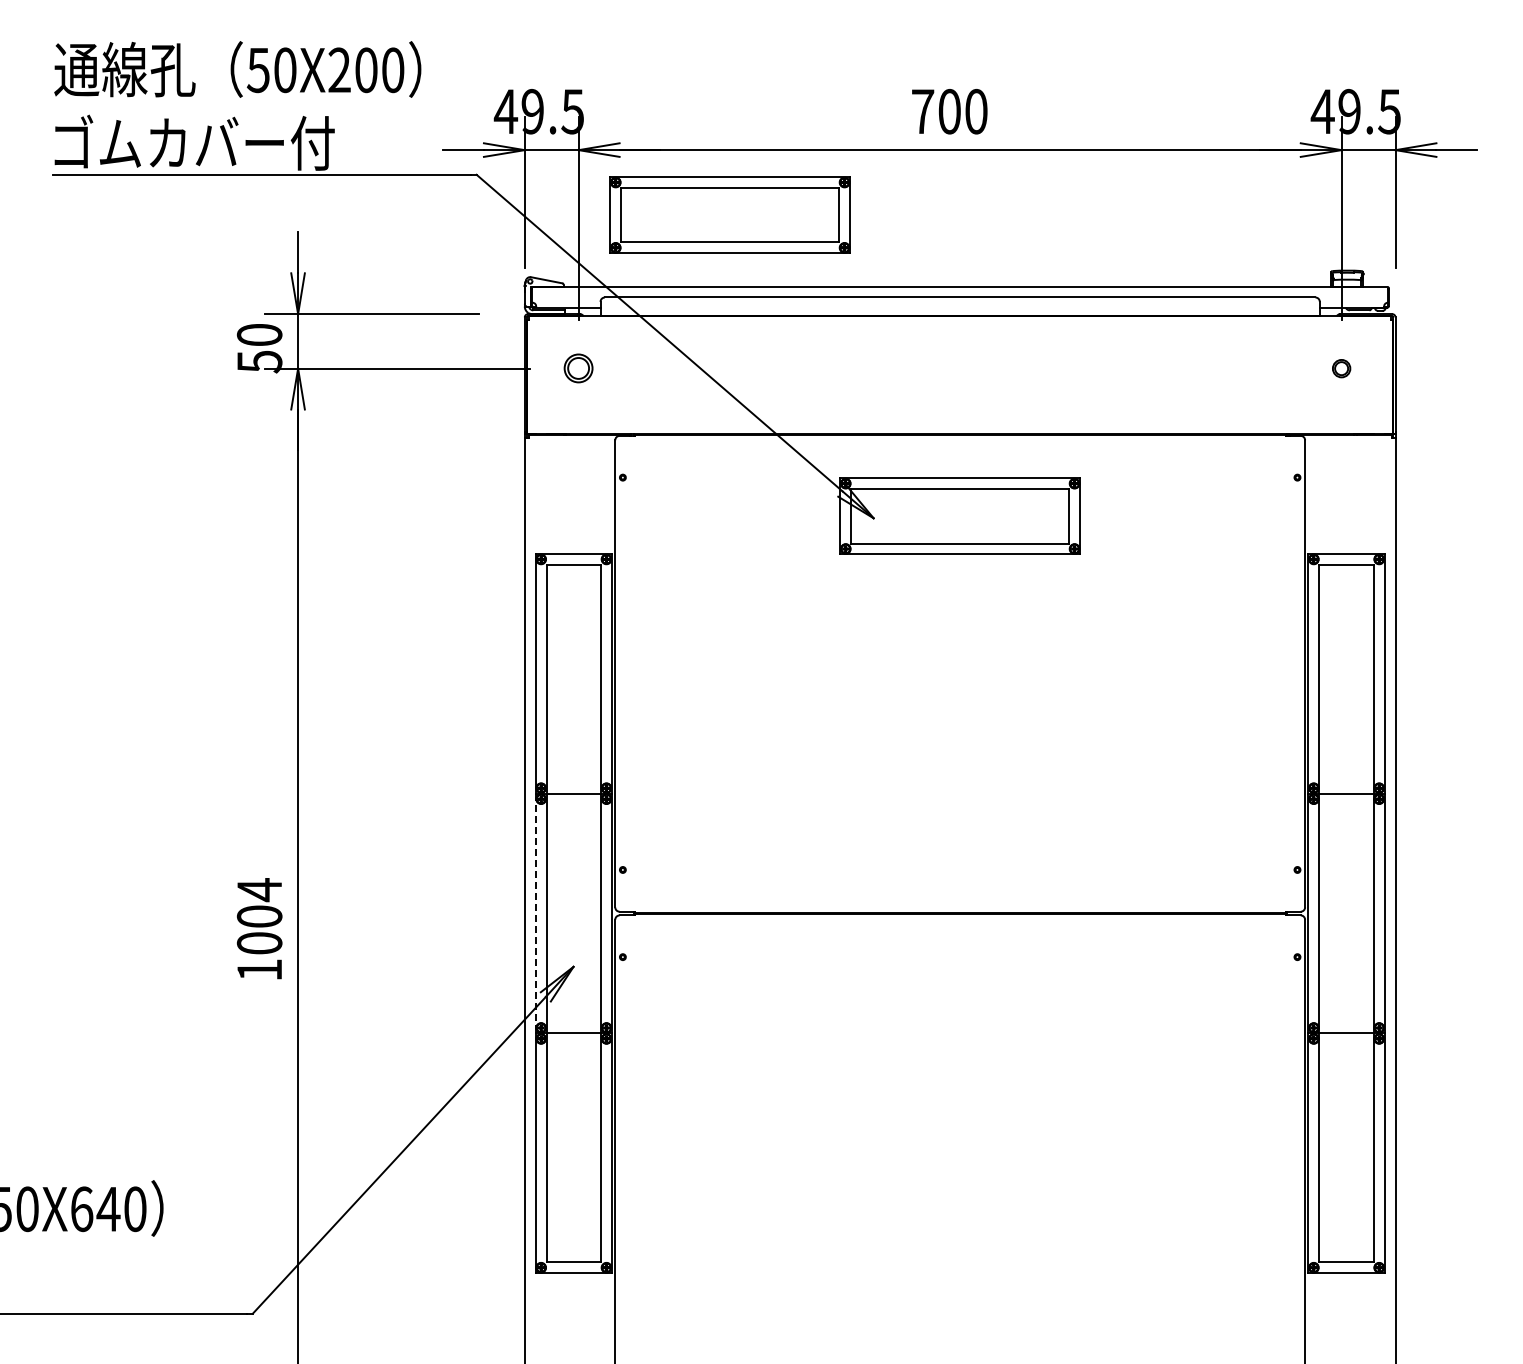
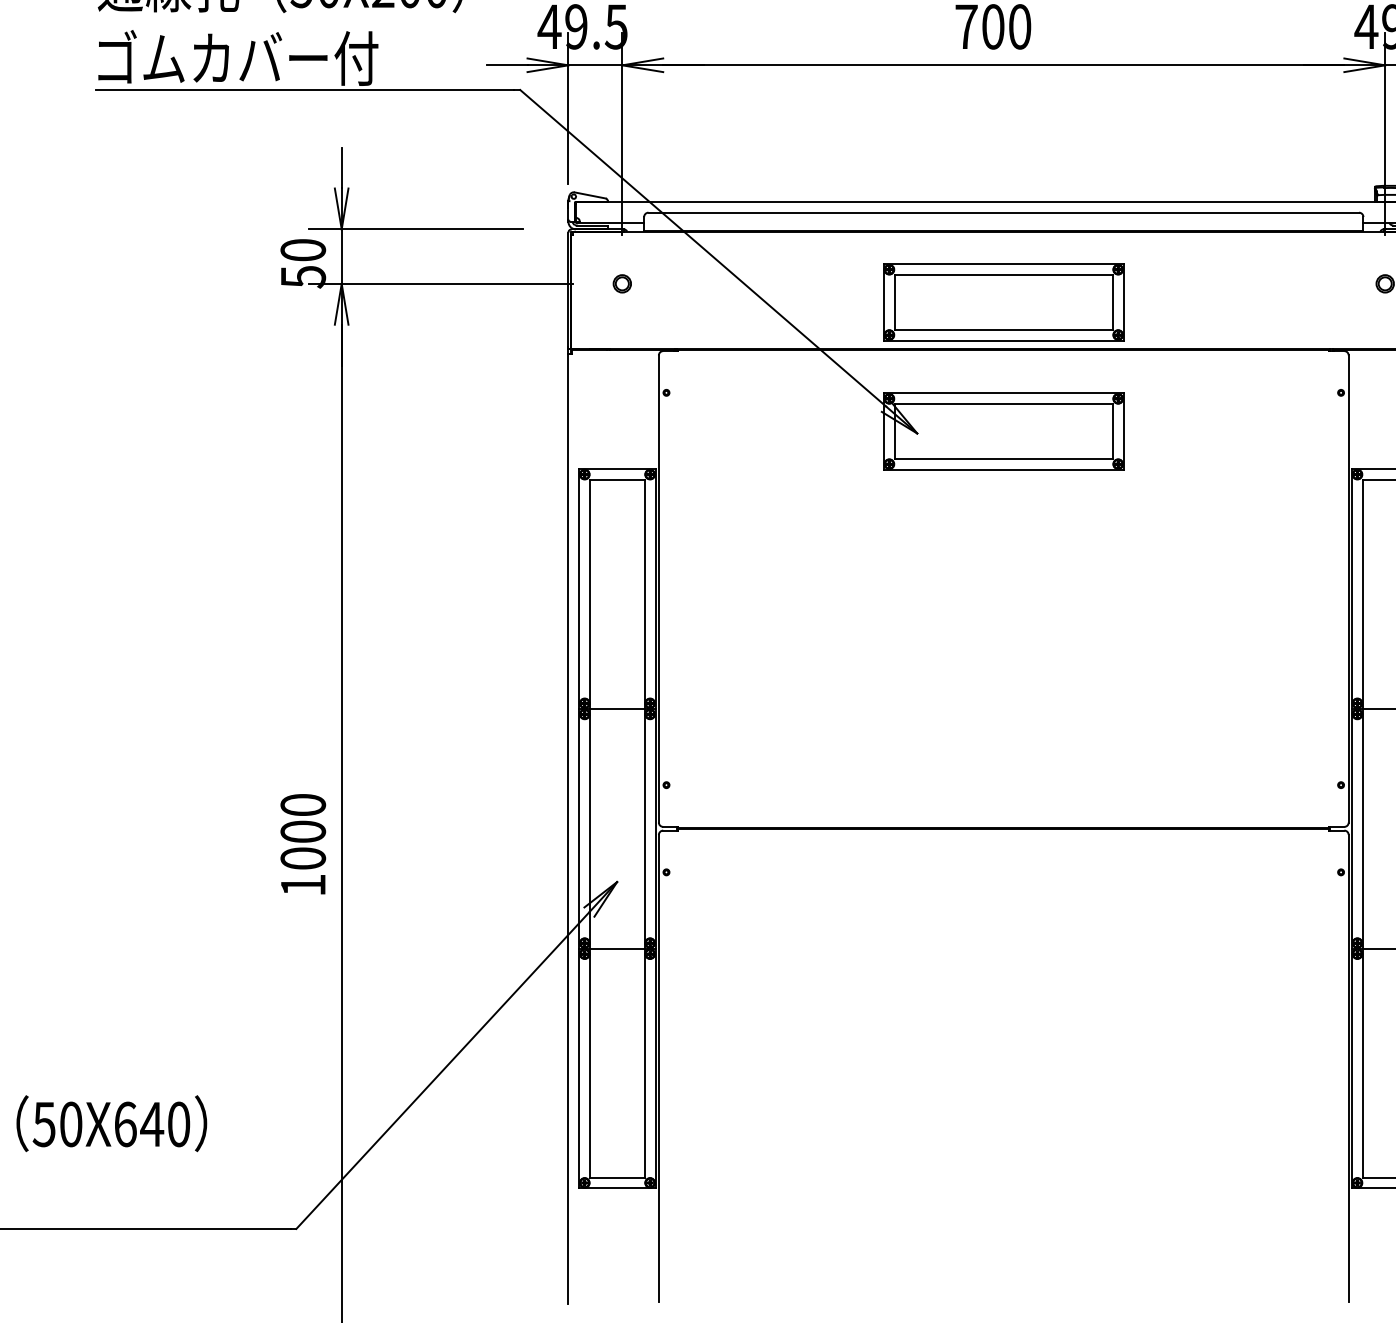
part: (729, 214) -> (1003, 301), moved
part: (578, 368) -> (622, 283), size x0.62
text: (259, 890) -> (303, 805), 1004 -> 1000
line: (535, 913) -> (579, 828), dashed -> solid

